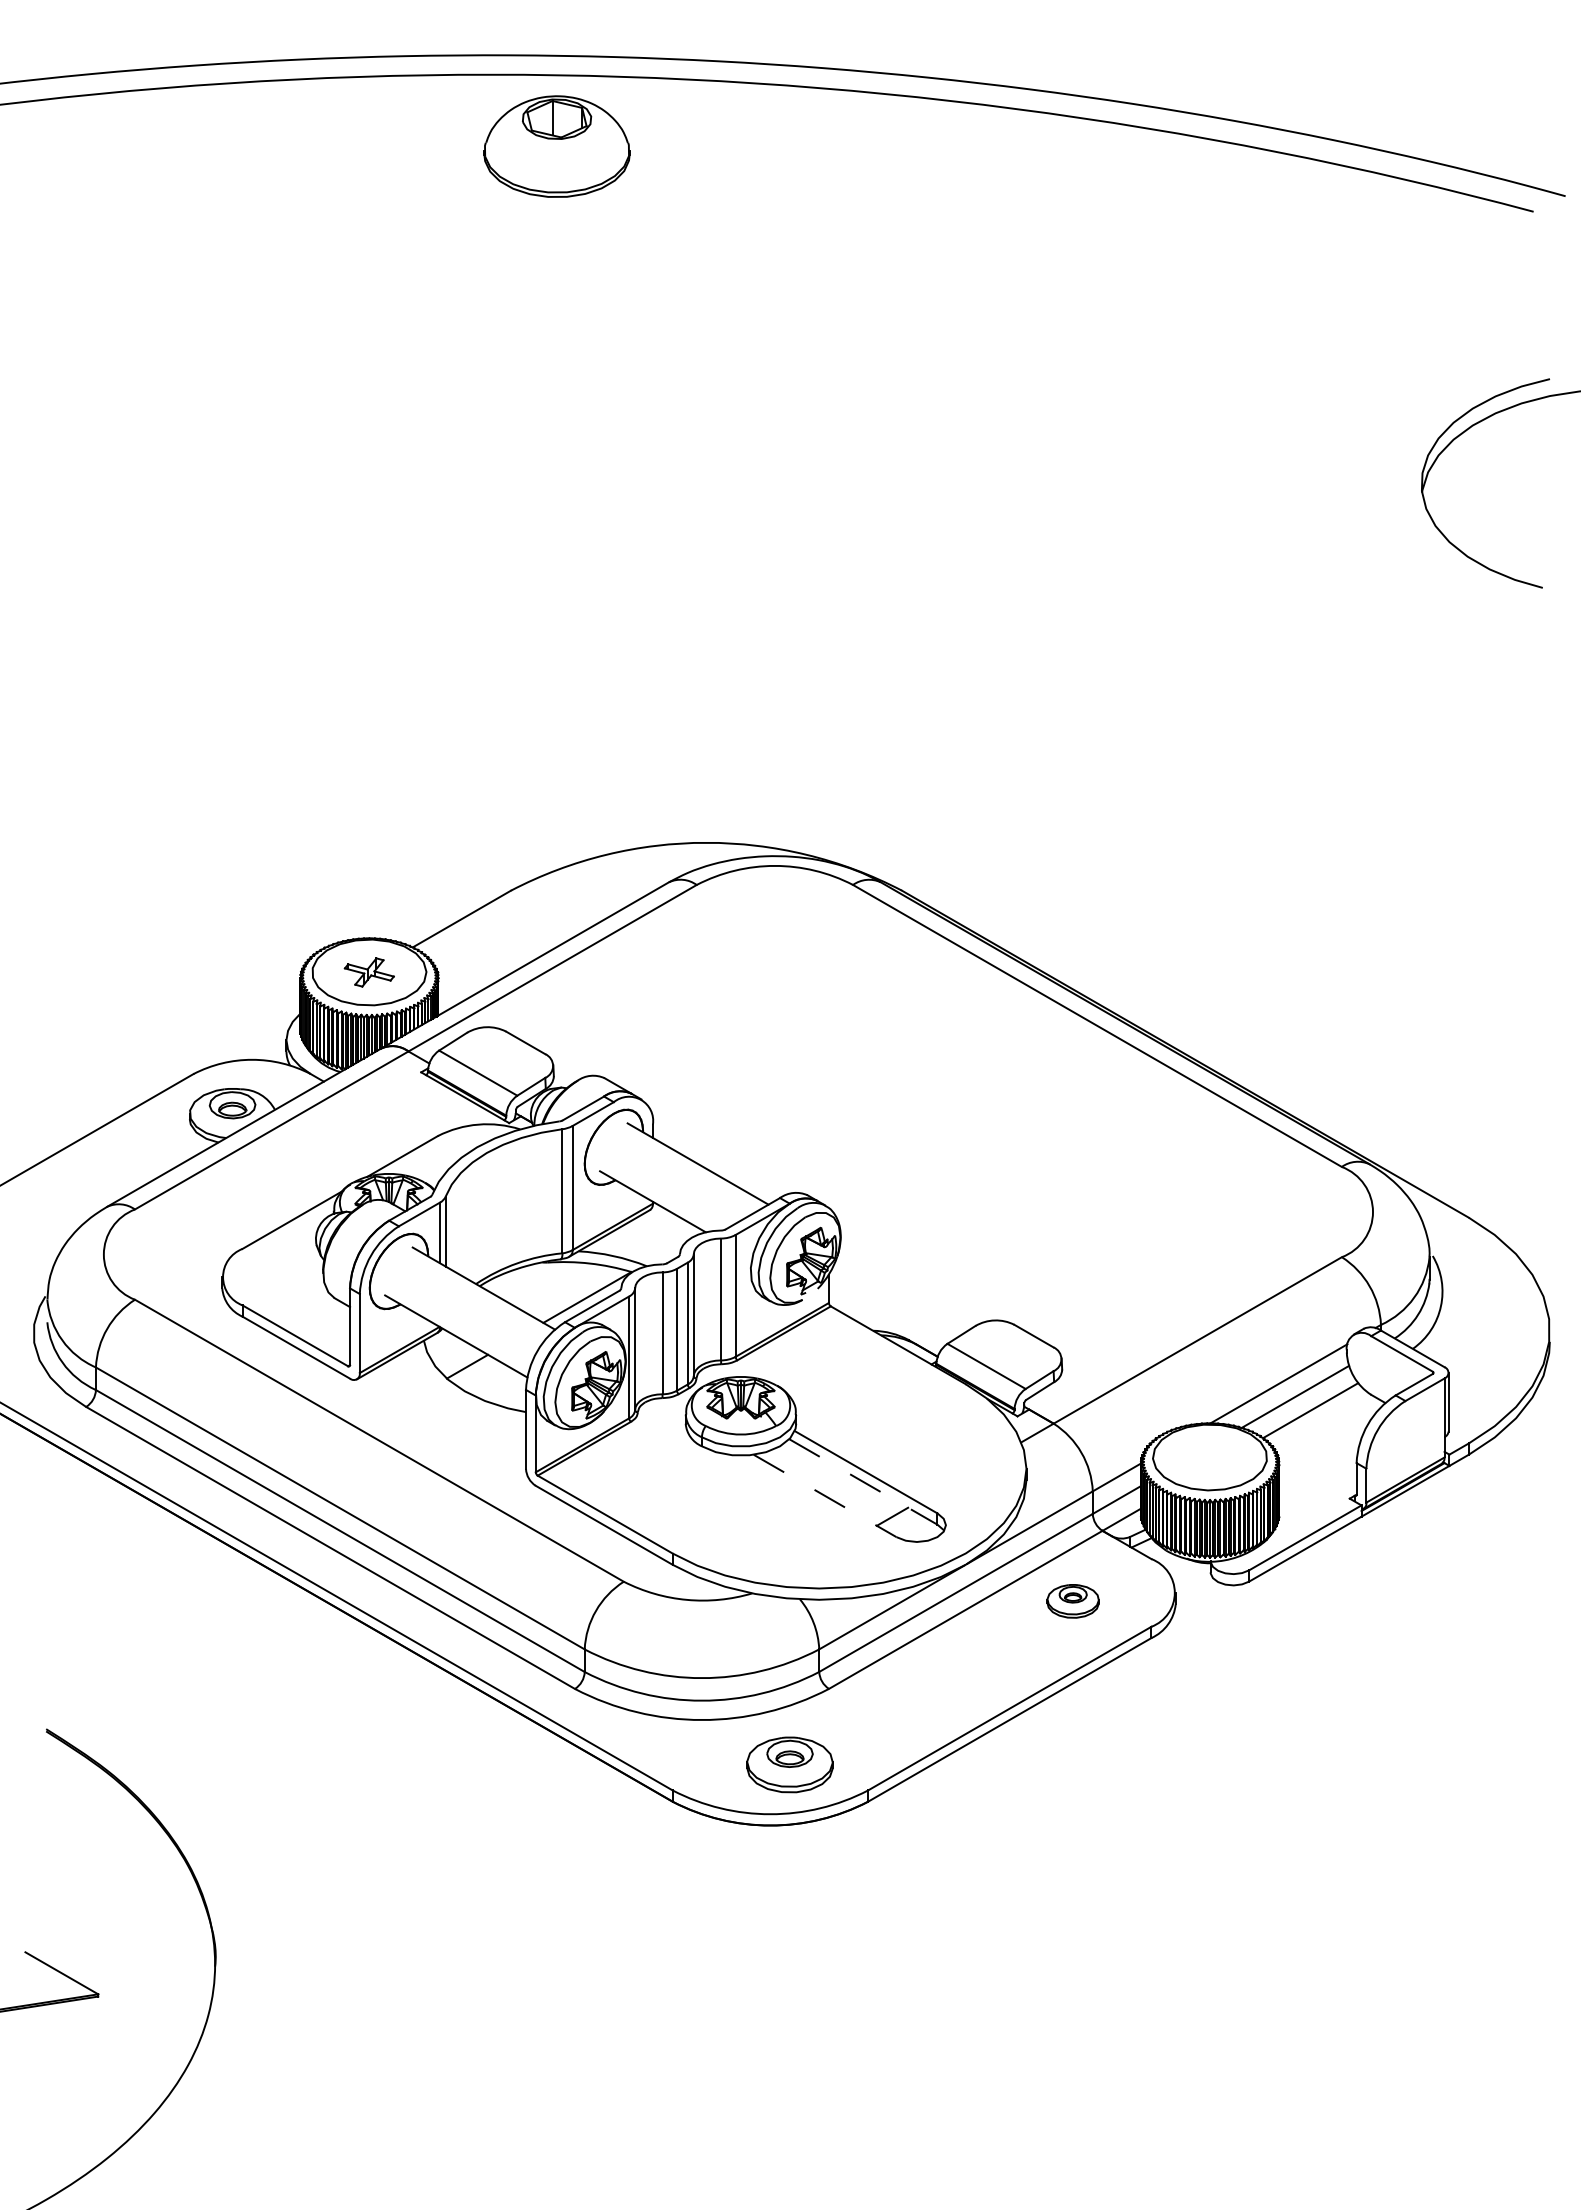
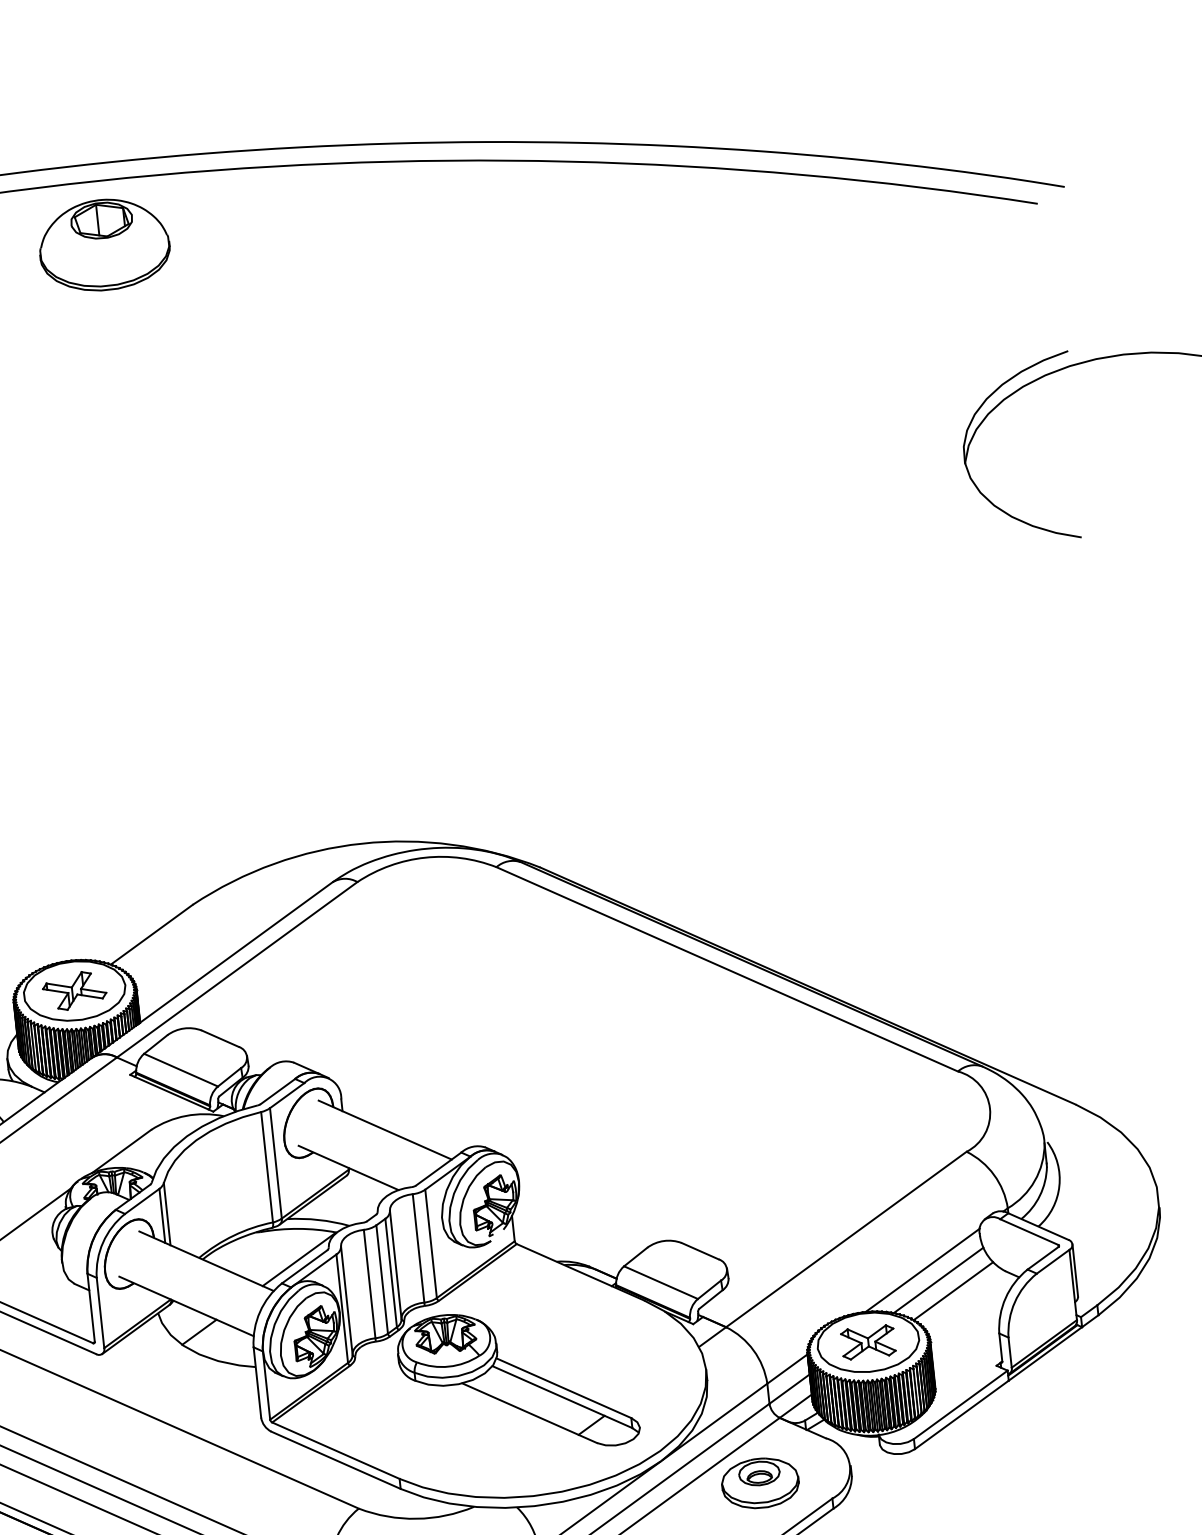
part: (556, 146) -> (103, 244), moved
part: (369, 972) -> (74, 990), size x1.43
part: (1209, 1457) -> (867, 1342), added
line: (863, 1481) -> (562, 1396), dashed -> solid
line: (825, 1496) -> (530, 1413), dashed -> solid
part: (1072, 1601) -> (759, 1483), size x1.67

